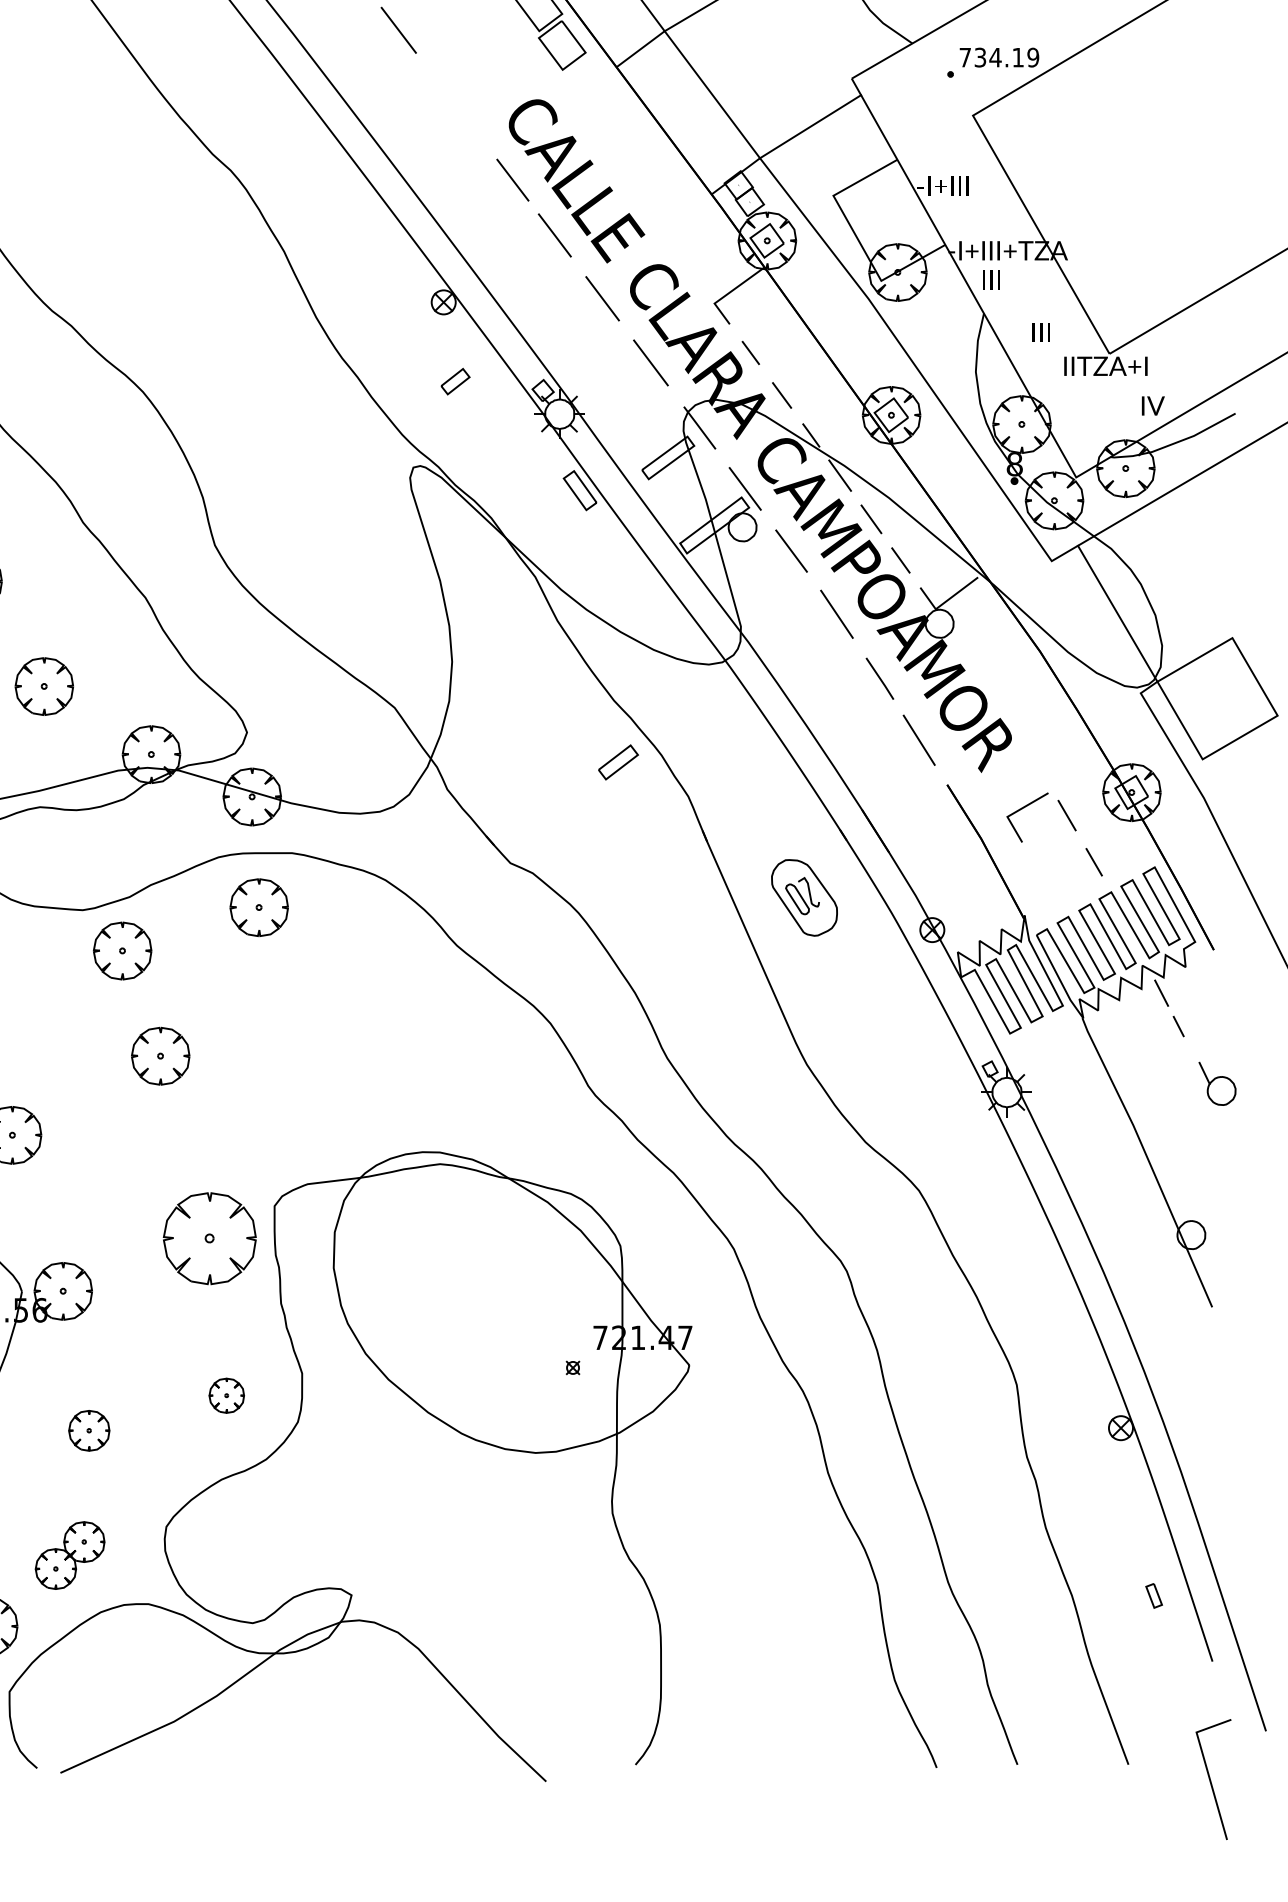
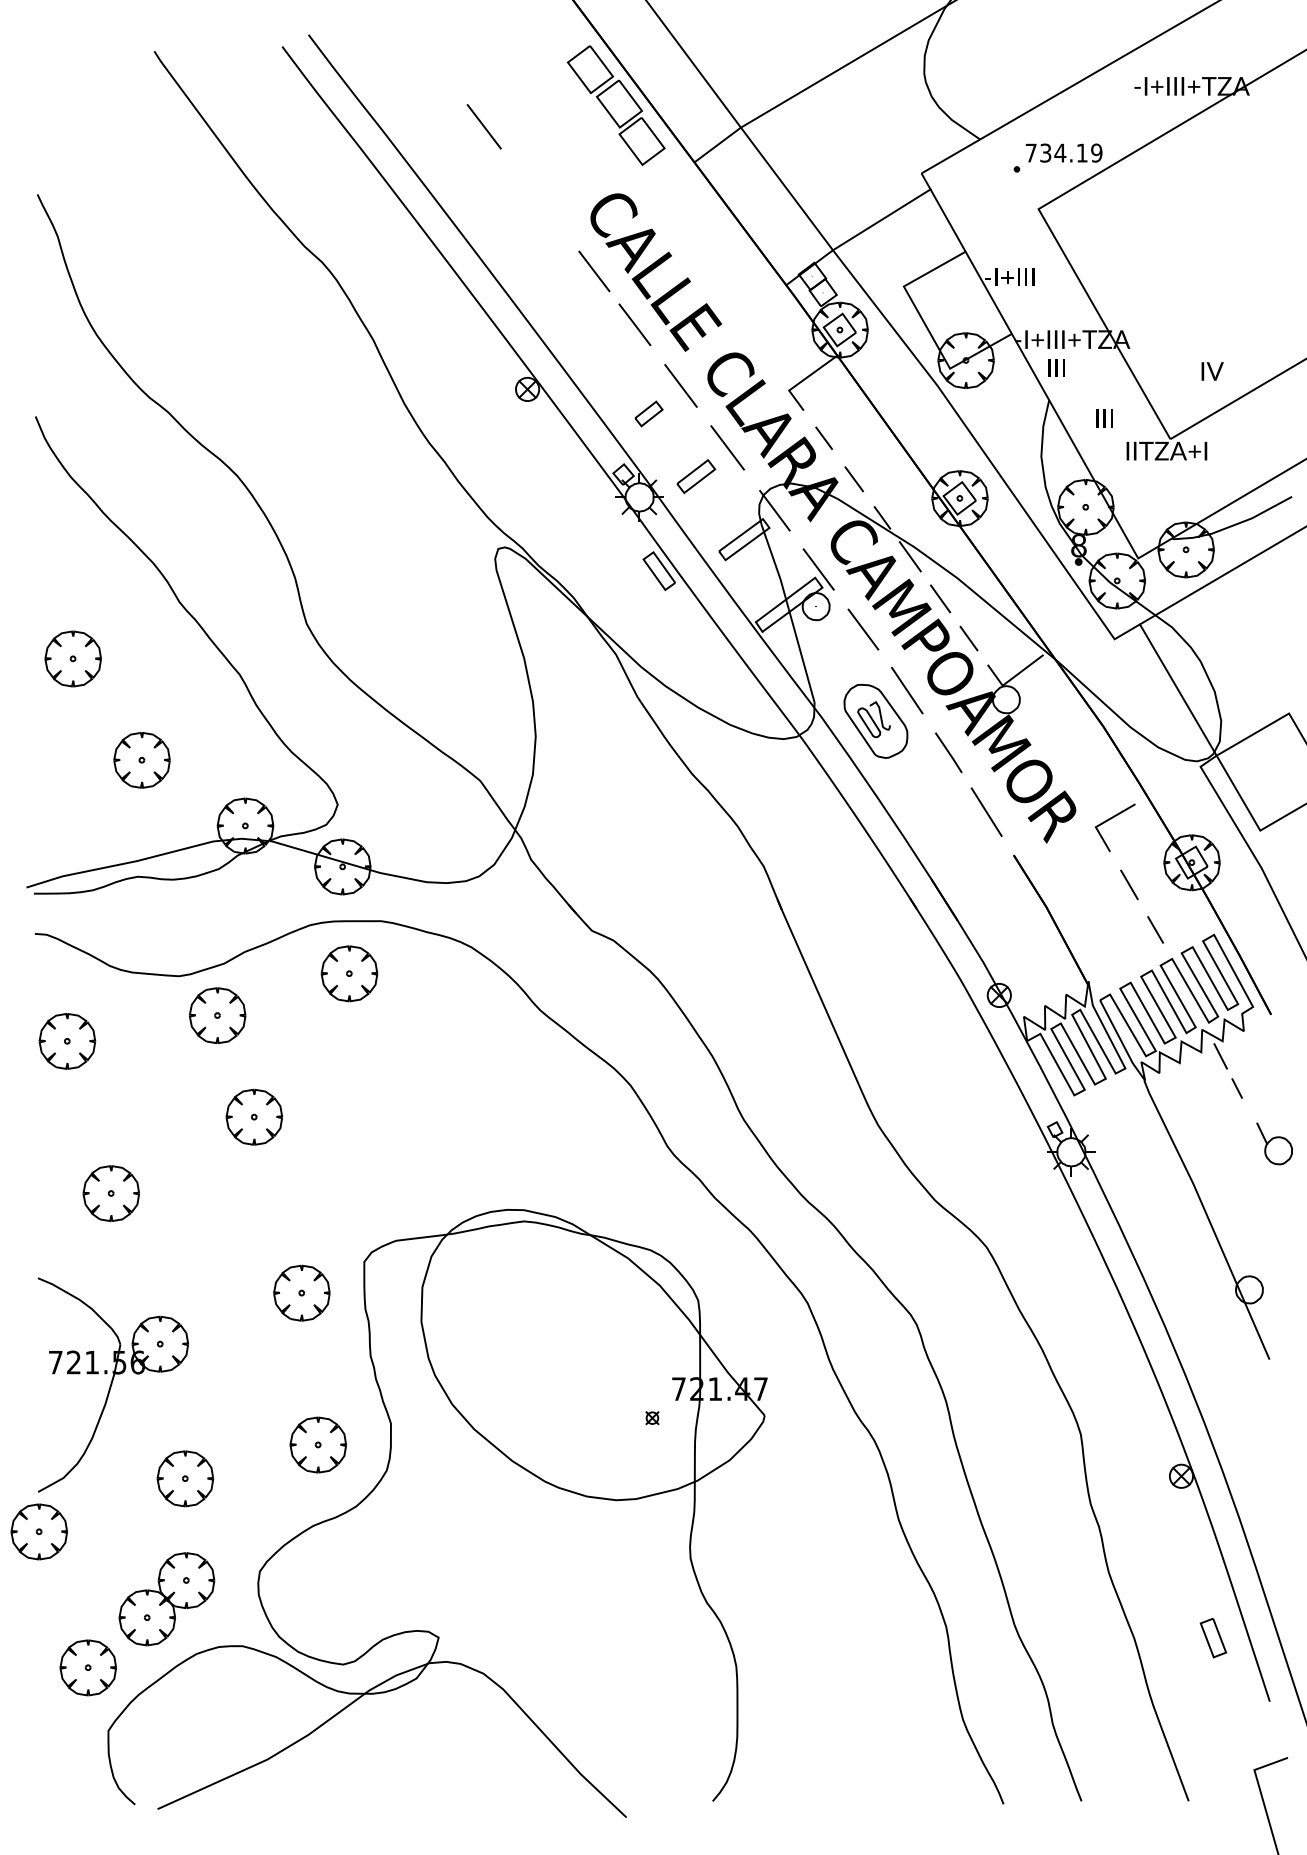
part: (455, 381) -> (648, 413), moved
text: (1153, 406) -> (1212, 371), moved
part: (618, 762) -> (696, 476), moved
line: (1023, 808) -> (1111, 819), moved
part: (804, 897) -> (875, 720), moved
part: (209, 1237) -> (301, 1292), size x0.62
part: (226, 1395) -> (317, 1444), size x1.67
part: (89, 1430) -> (185, 1478), size x1.43
part: (69, 1555) -> (166, 1599), size x1.43
part: (1154, 1596) -> (1213, 1638), size x1.67

